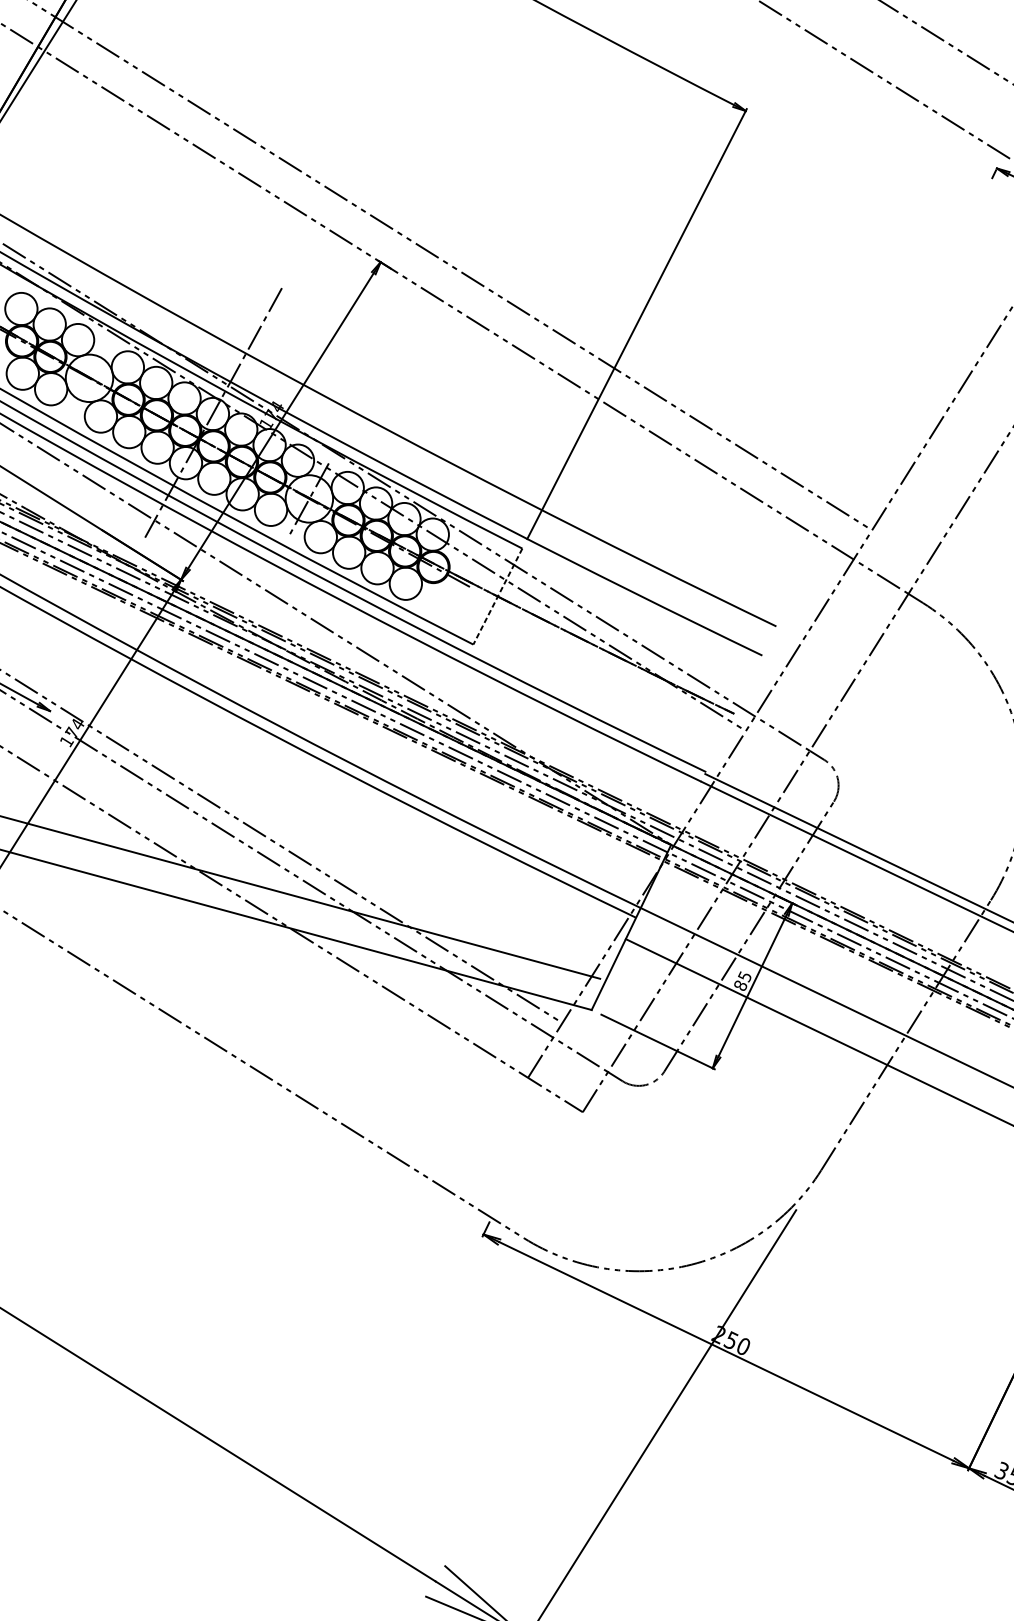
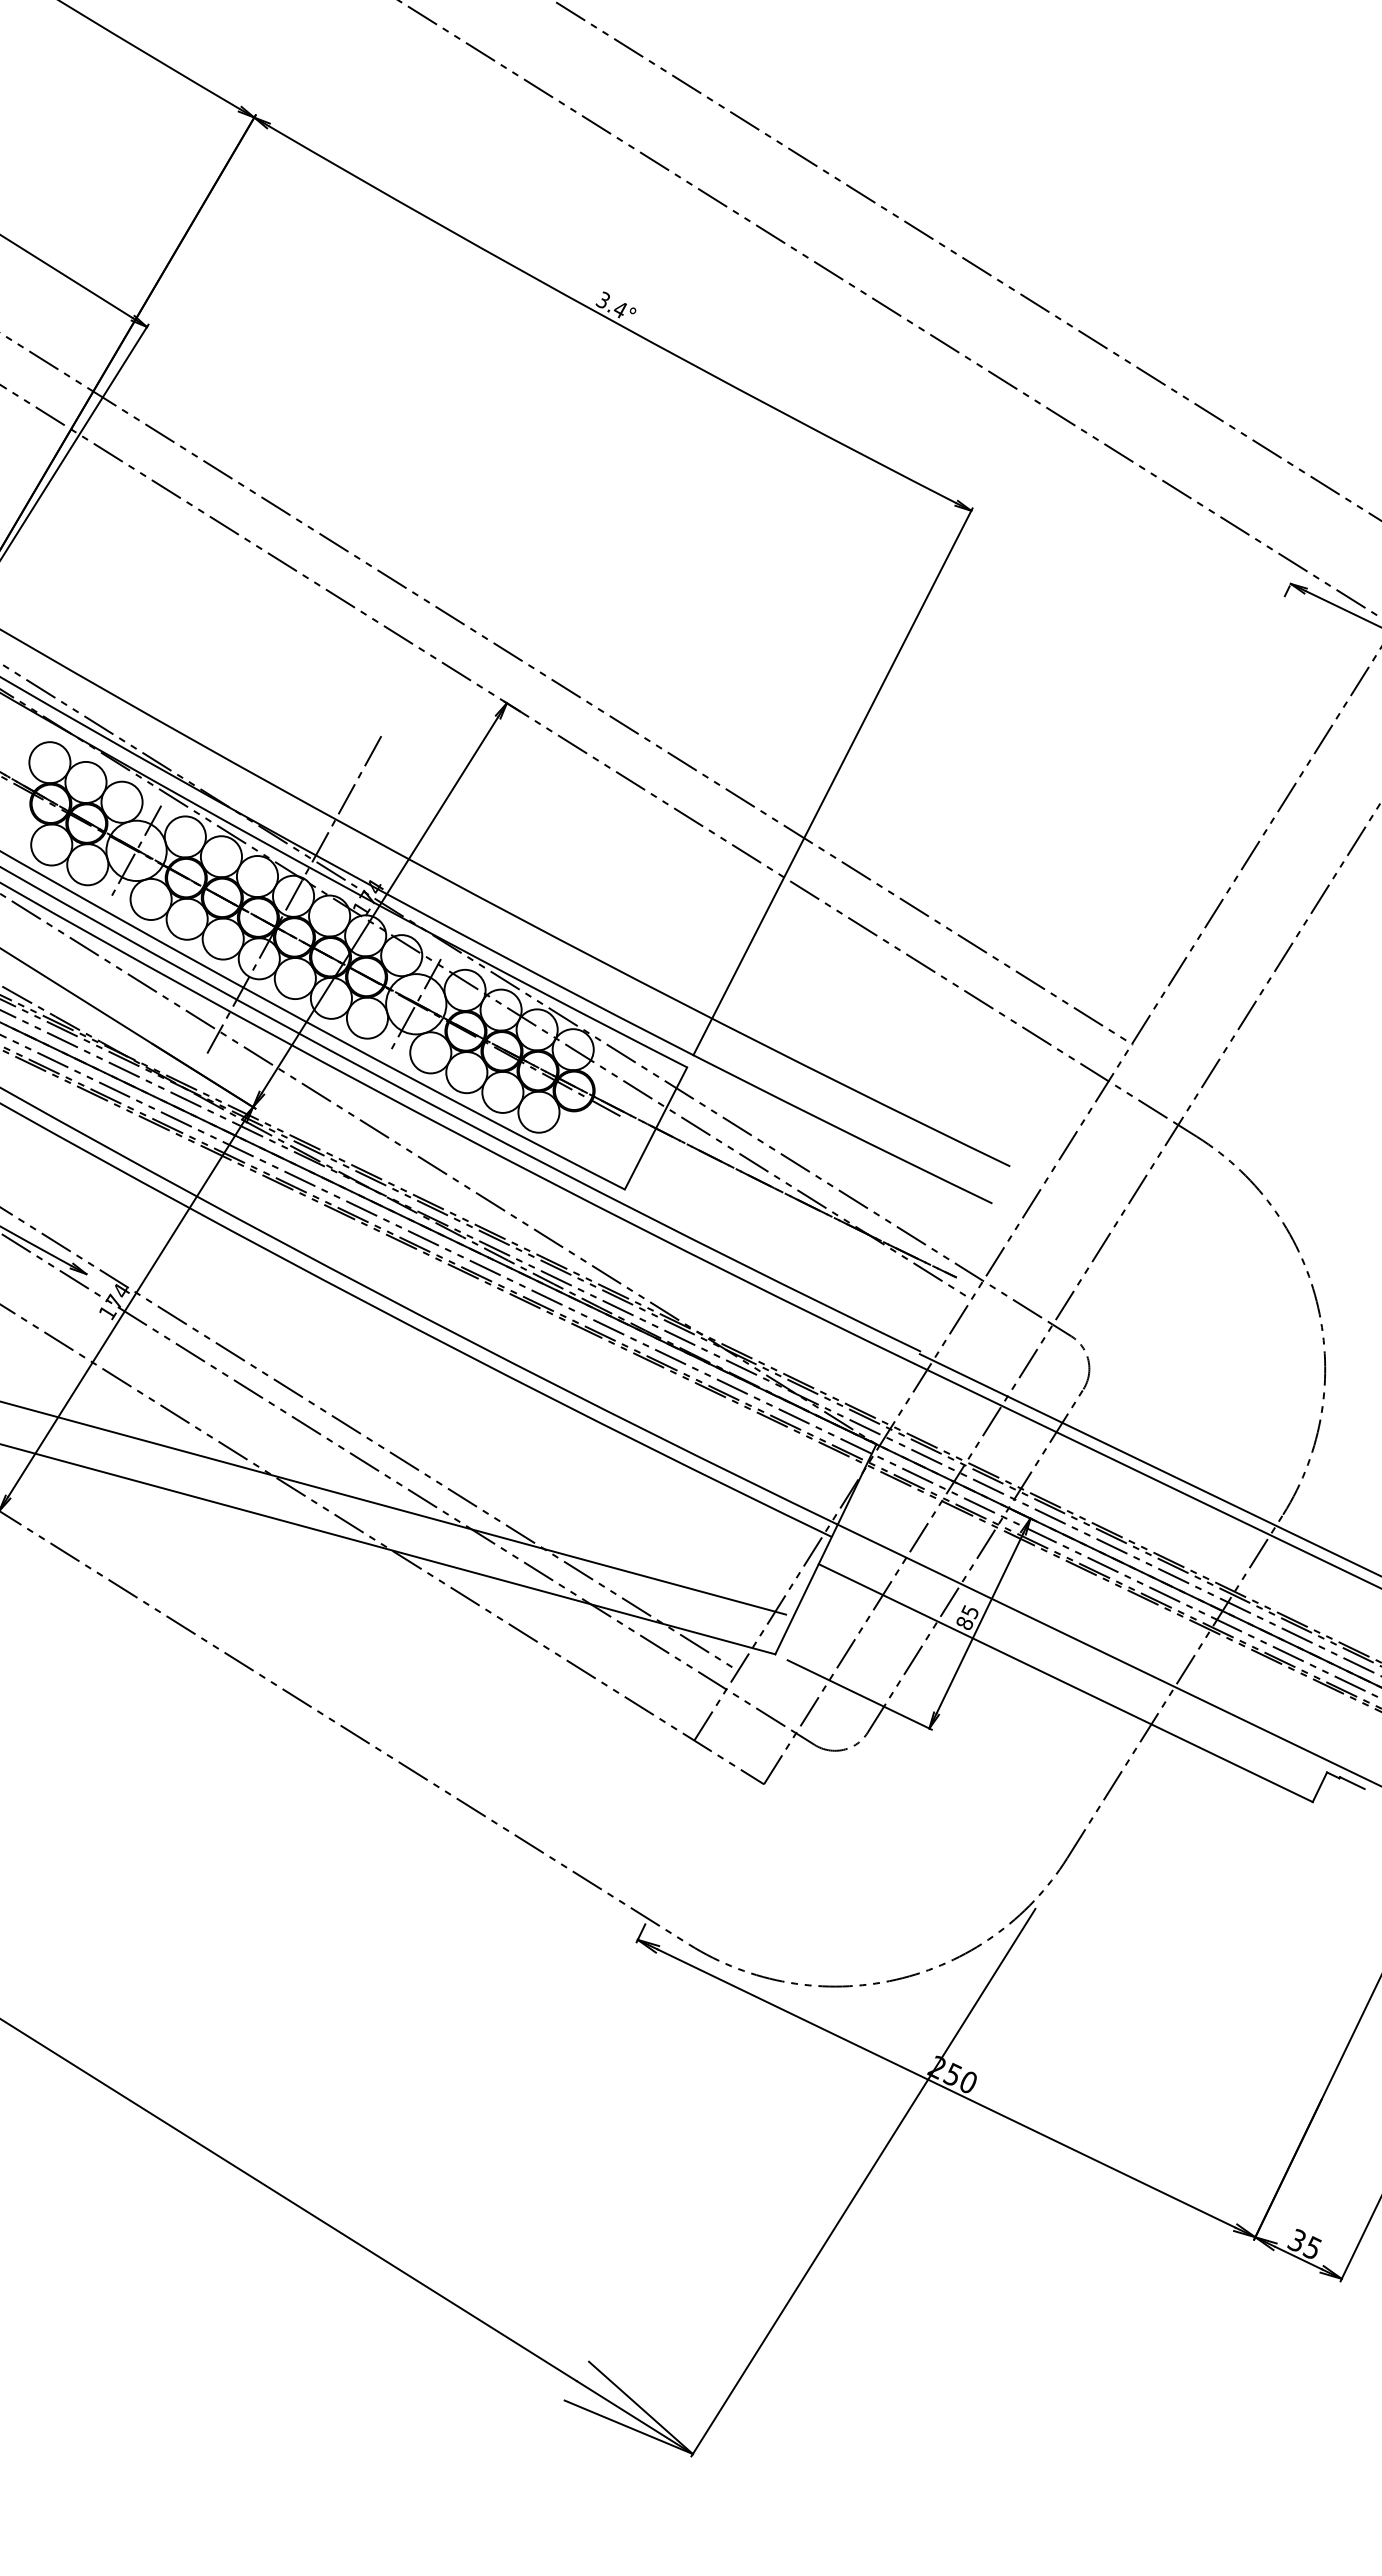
line: (89, 378) -> (136, 850), added
line: (498, 596) -> (656, 1128), dashed -> solid

